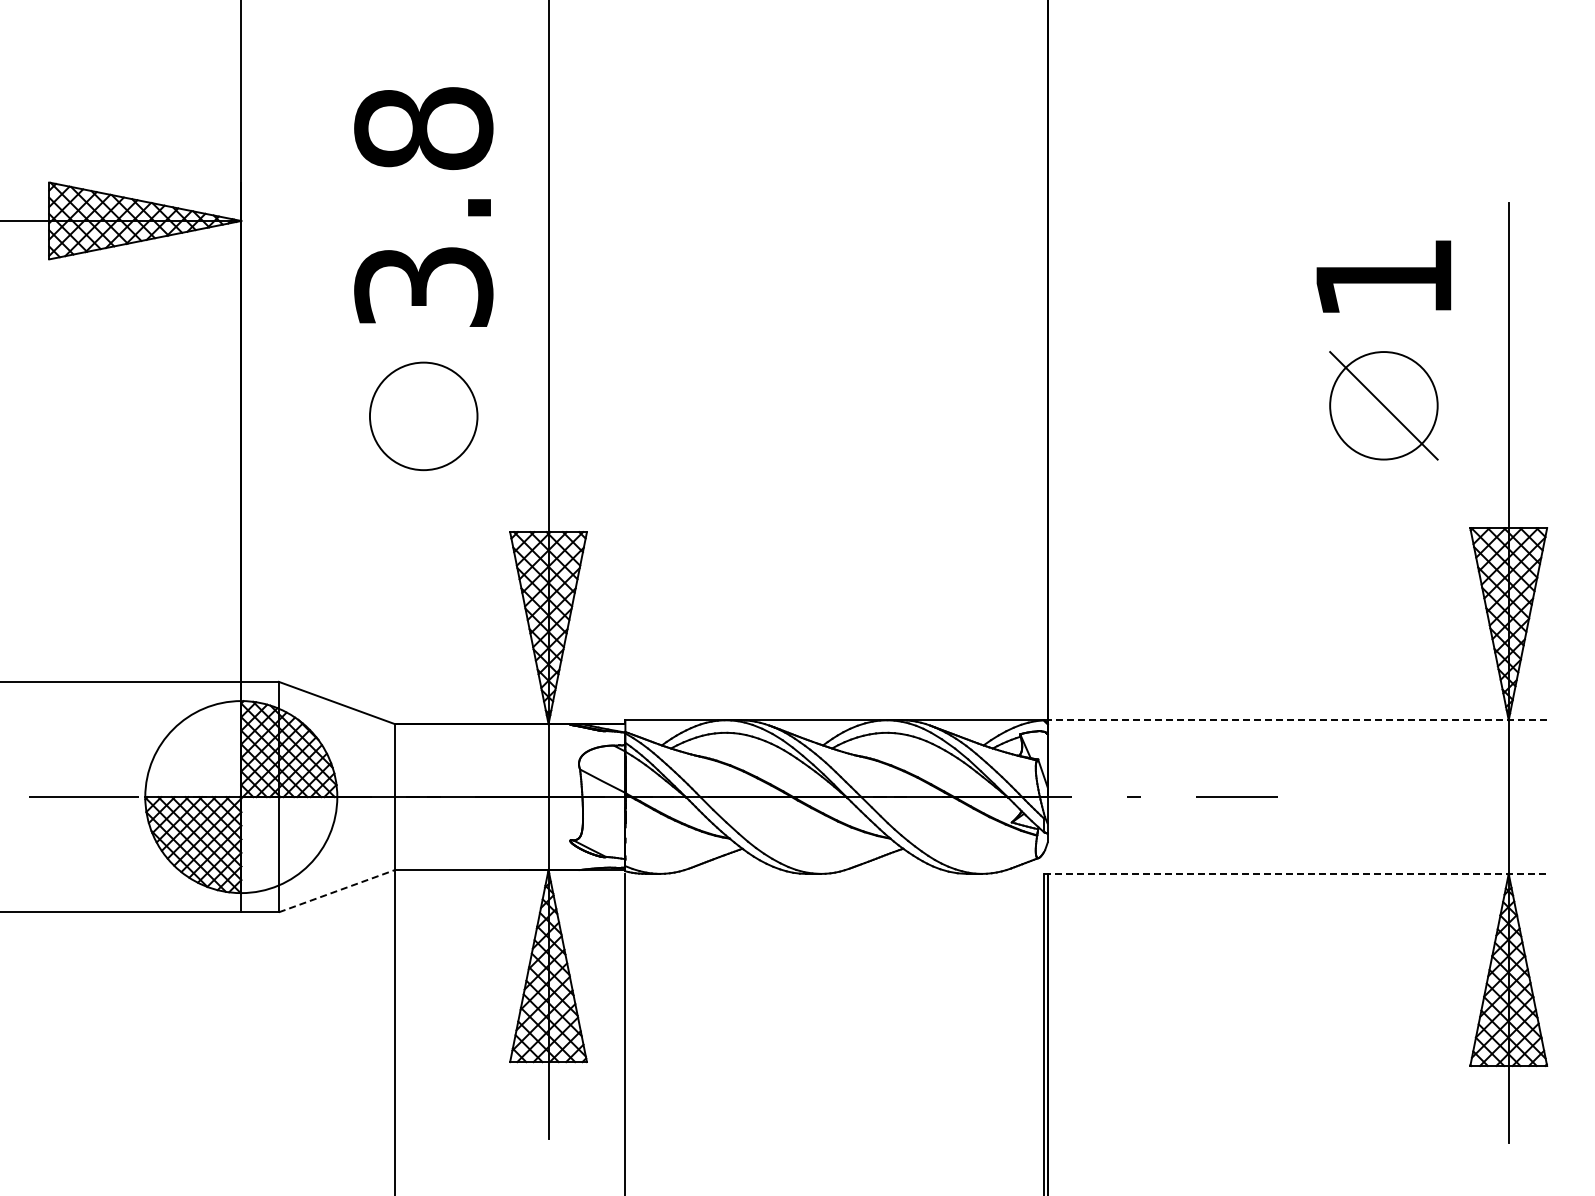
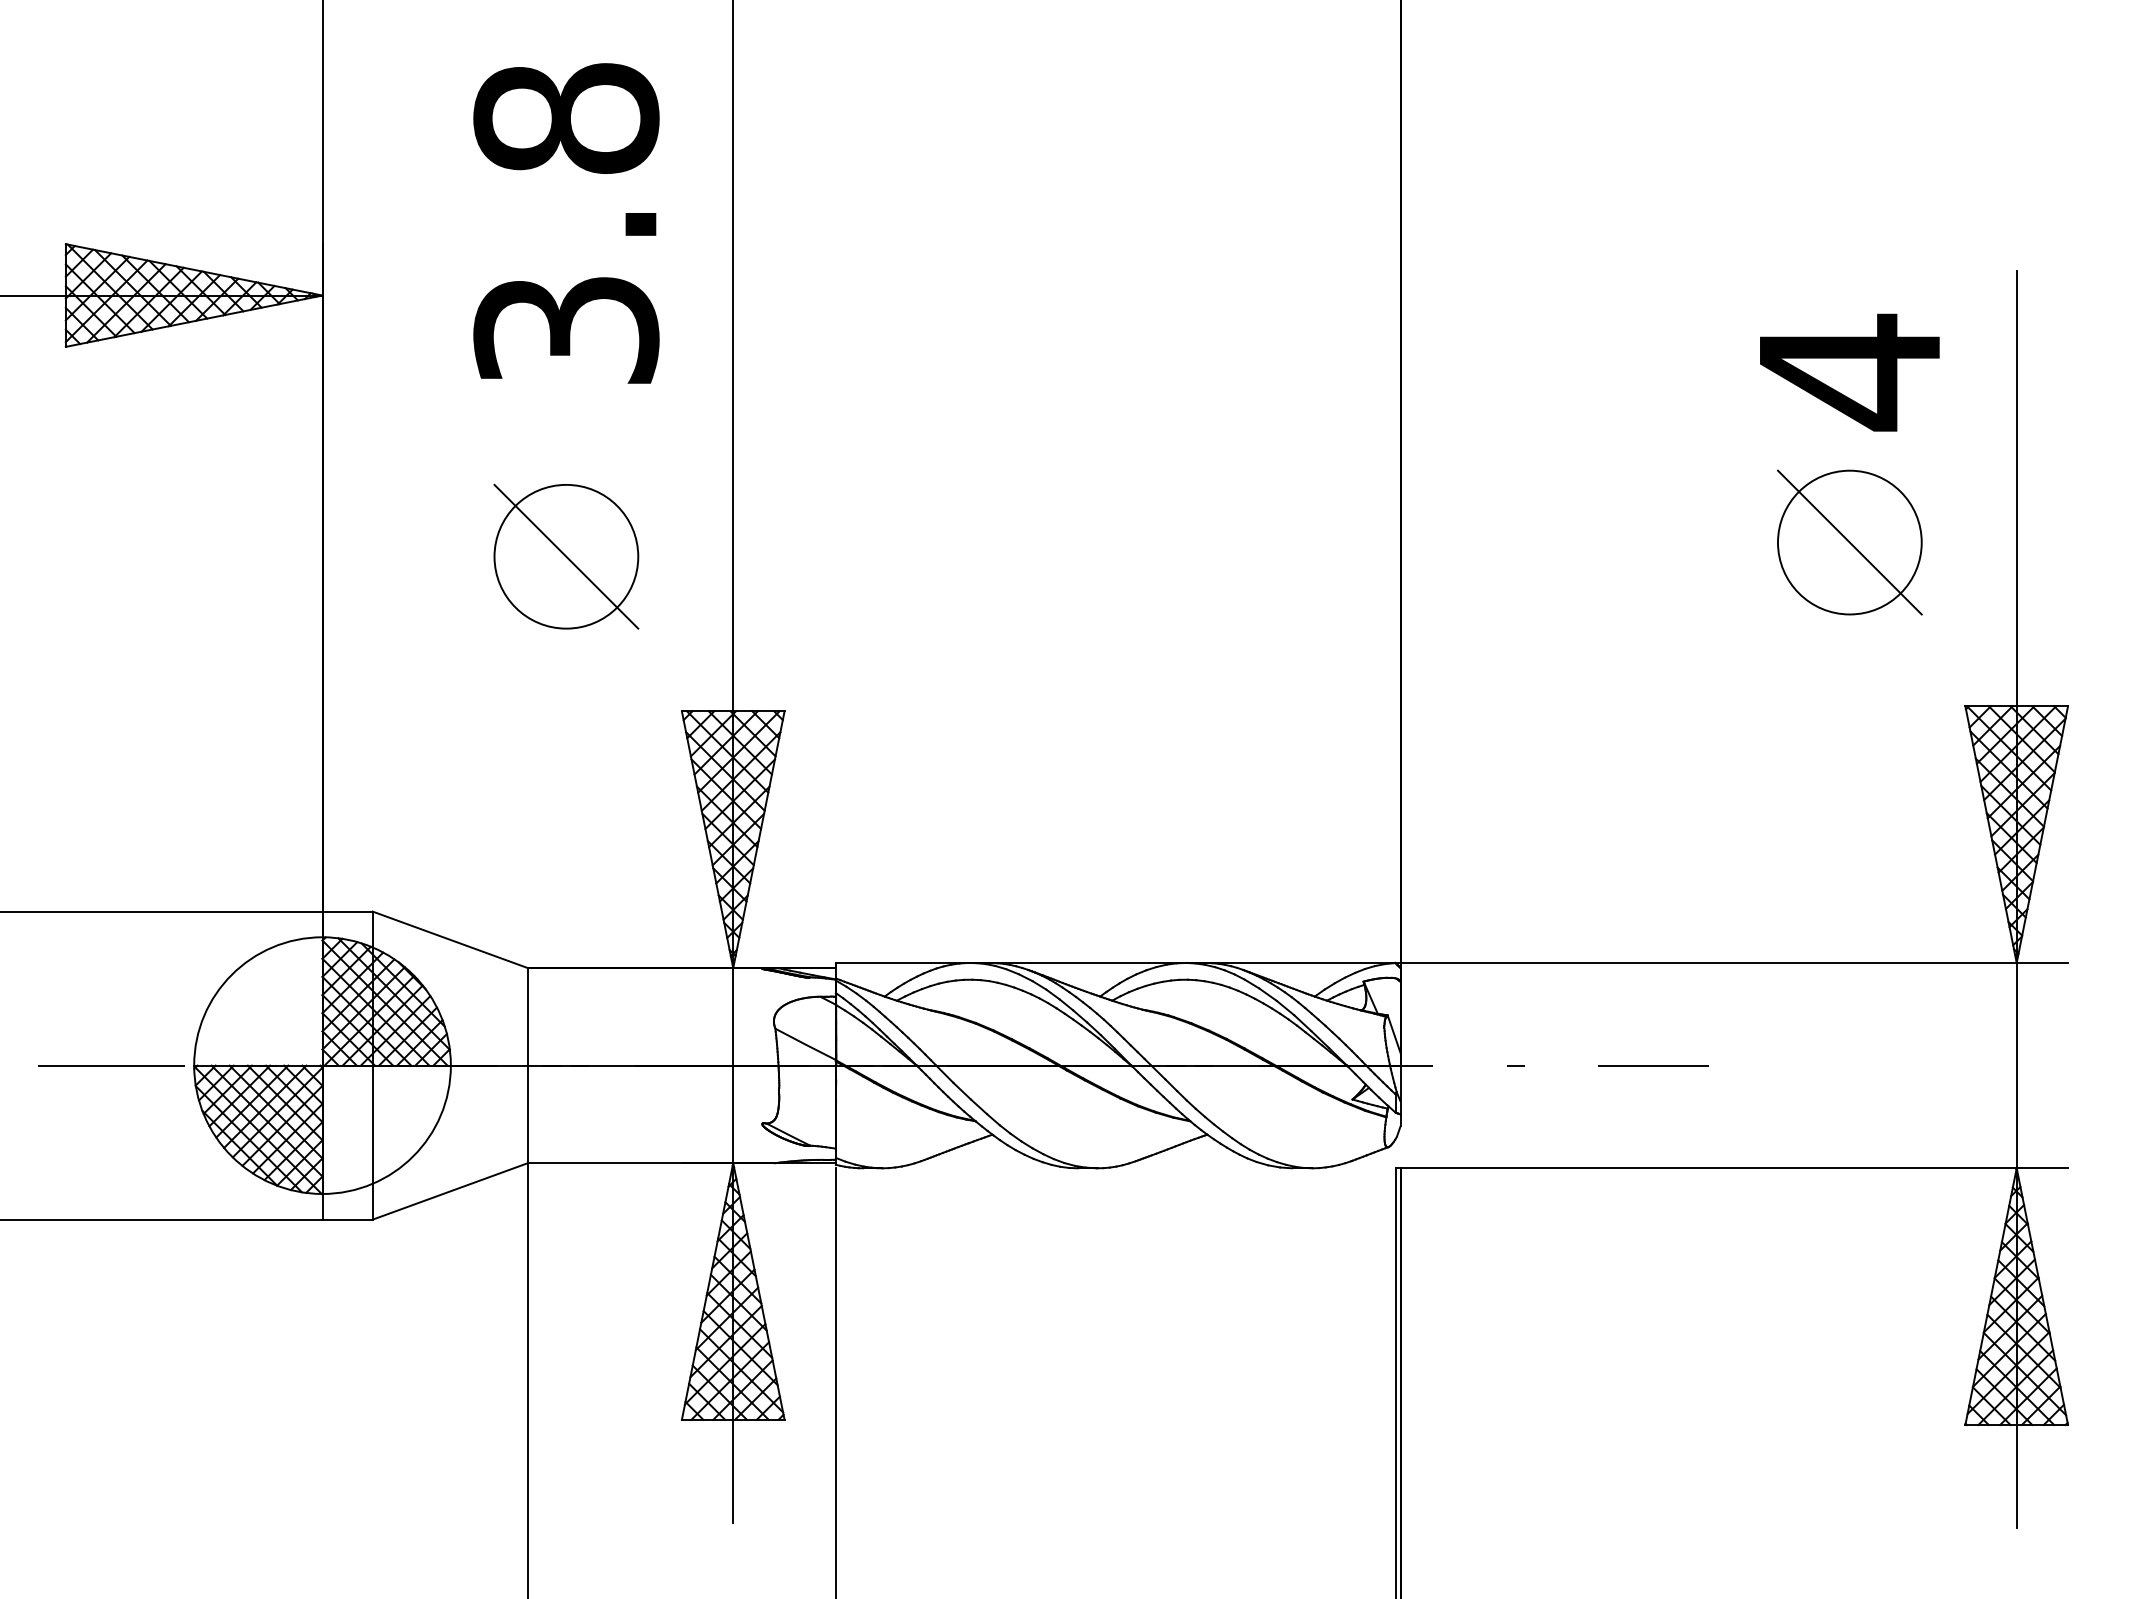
text: (423, 206) -> (566, 222), moved
text: (1383, 278) -> (1849, 372), 1 -> 4
line: (423, 416) -> (566, 556), added
line: (1295, 720) -> (1731, 963), dashed -> solid
line: (1295, 873) -> (1731, 1167), dashed -> solid
line: (336, 891) -> (449, 1191), dashed -> solid

